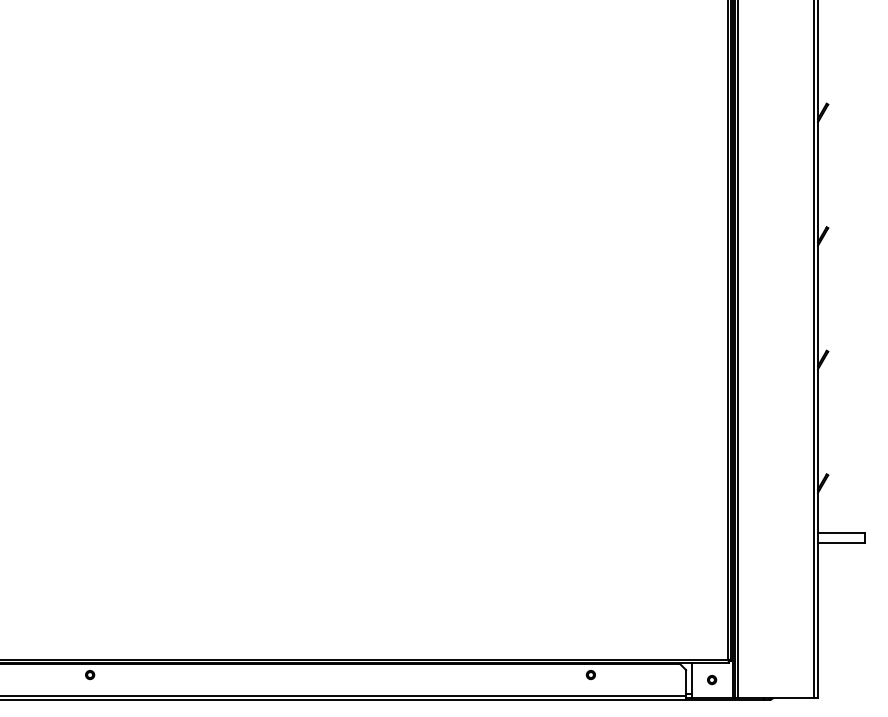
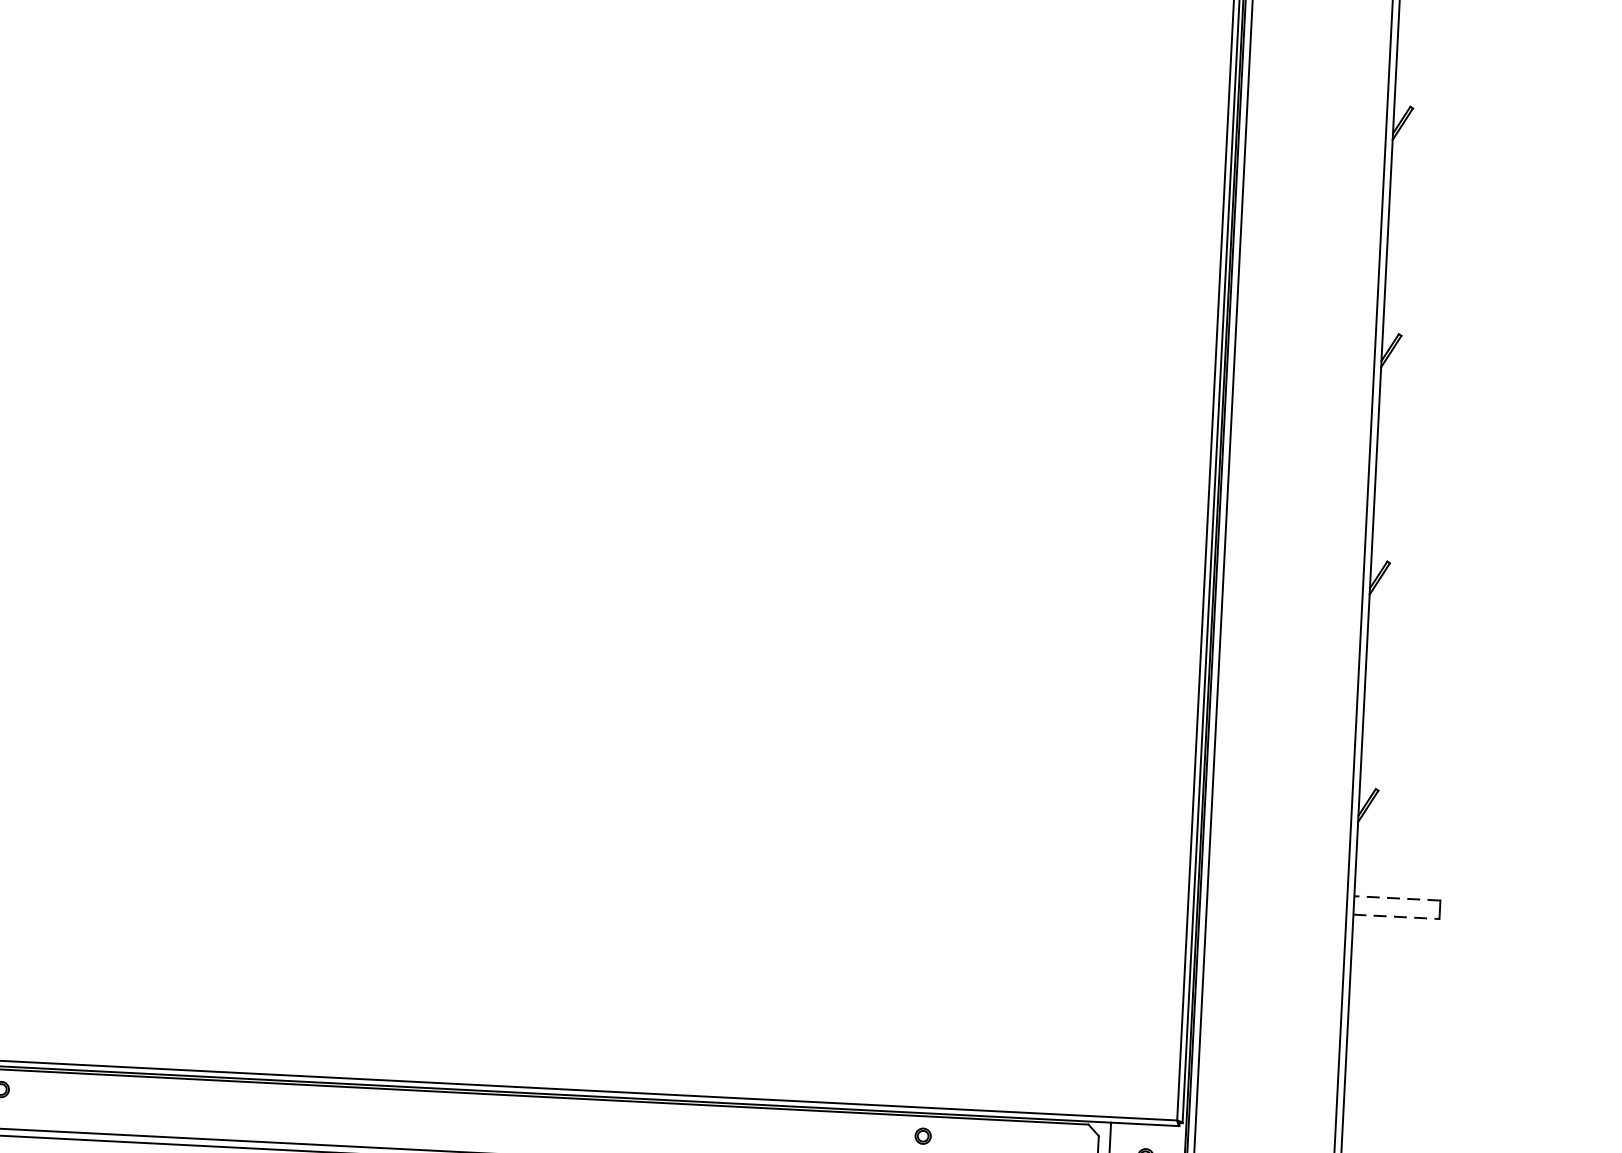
line: (840, 533) -> (1395, 898), solid -> dashed
line: (841, 543) -> (1396, 917), solid -> dashed

